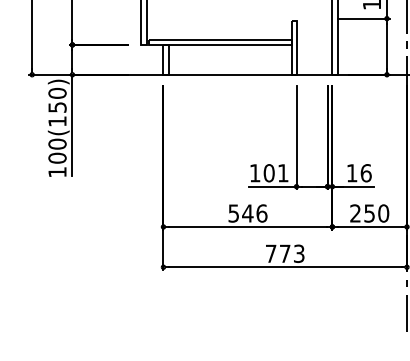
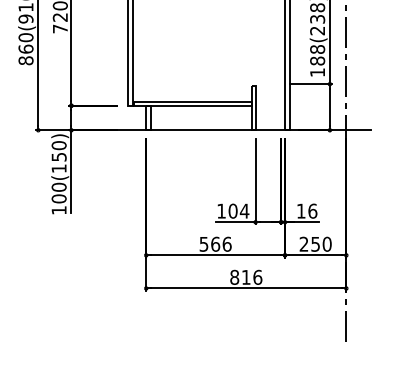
text: (283, 172) -> (244, 210), 101 -> 104
text: (247, 212) -> (215, 243), 546 -> 566
text: (285, 252) -> (246, 276), 773 -> 816

